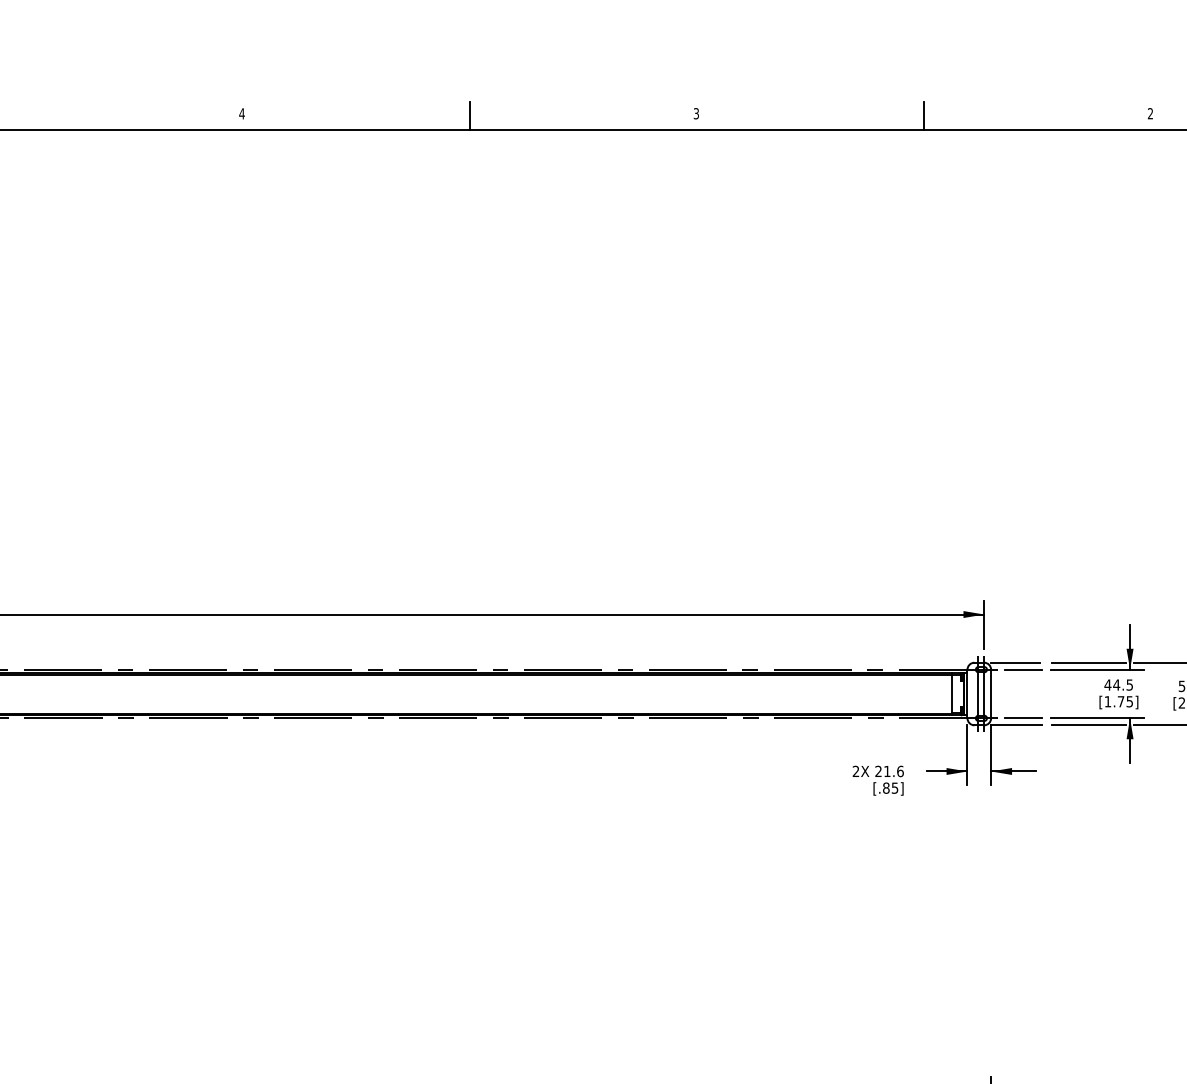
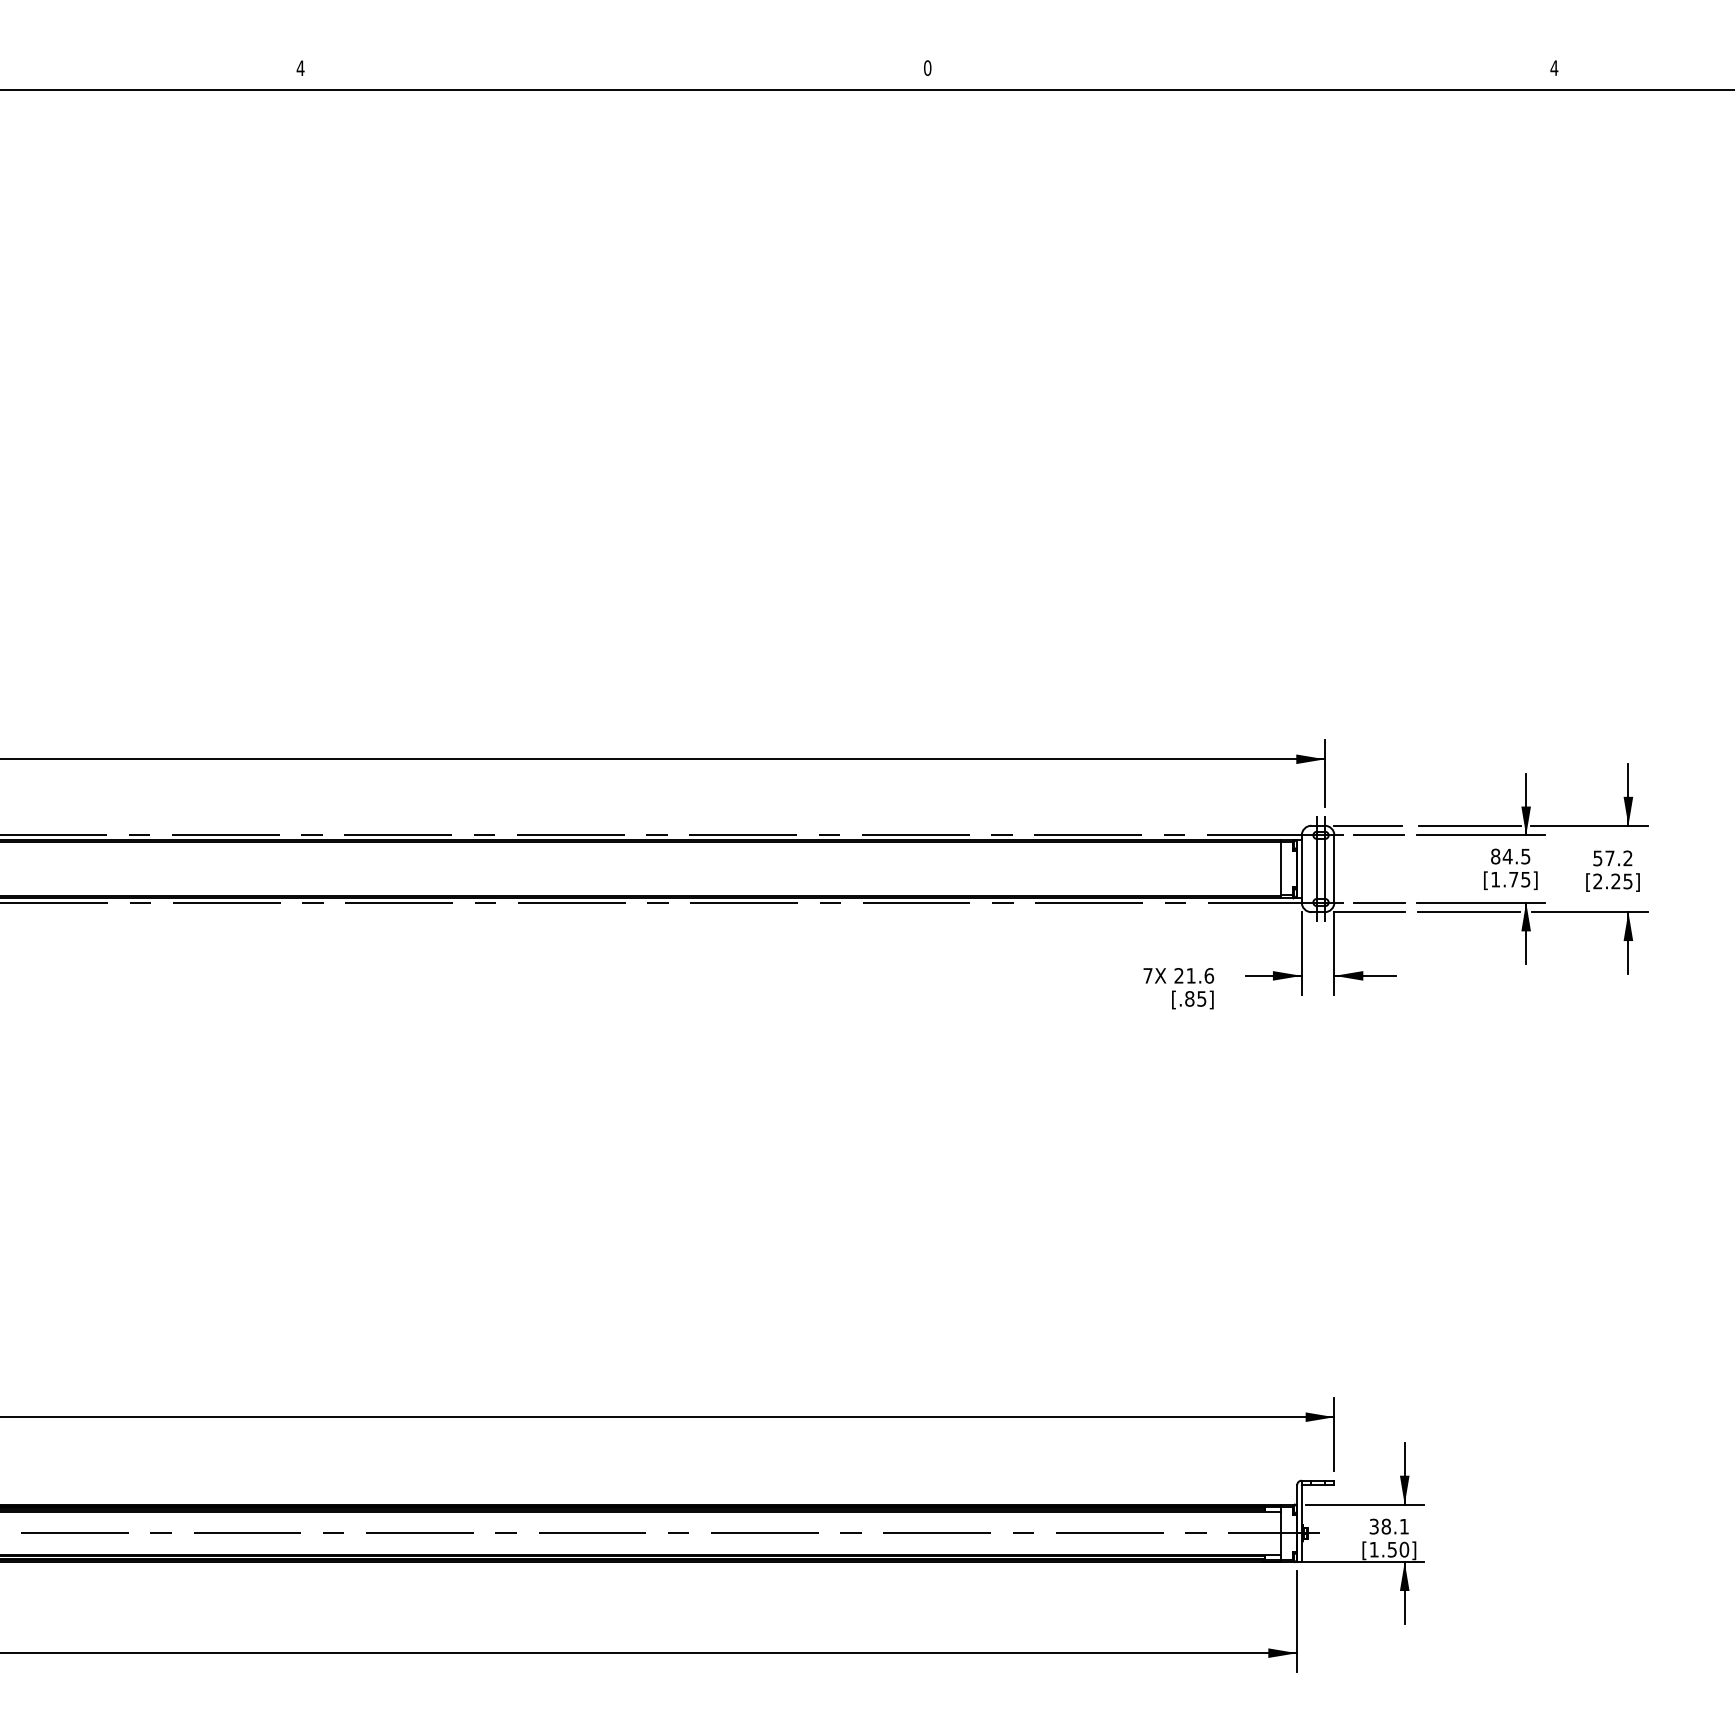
text: (696, 113) -> (927, 67), 3 -> 0
text: (1150, 113) -> (1554, 67), 2 -> 4
line: (469, 115) -> (614, 70), removed
line: (923, 115) -> (1241, 70), removed
text: (1107, 684) -> (1495, 856), 44.5 -> 84.5
text: (855, 771) -> (1147, 975), 2X -> 7X

